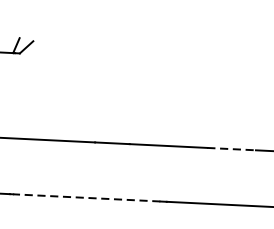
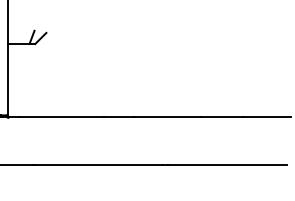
line: (231, 149) -> (221, 117), dashed -> solid
line: (86, 197) -> (98, 165), dashed -> solid

